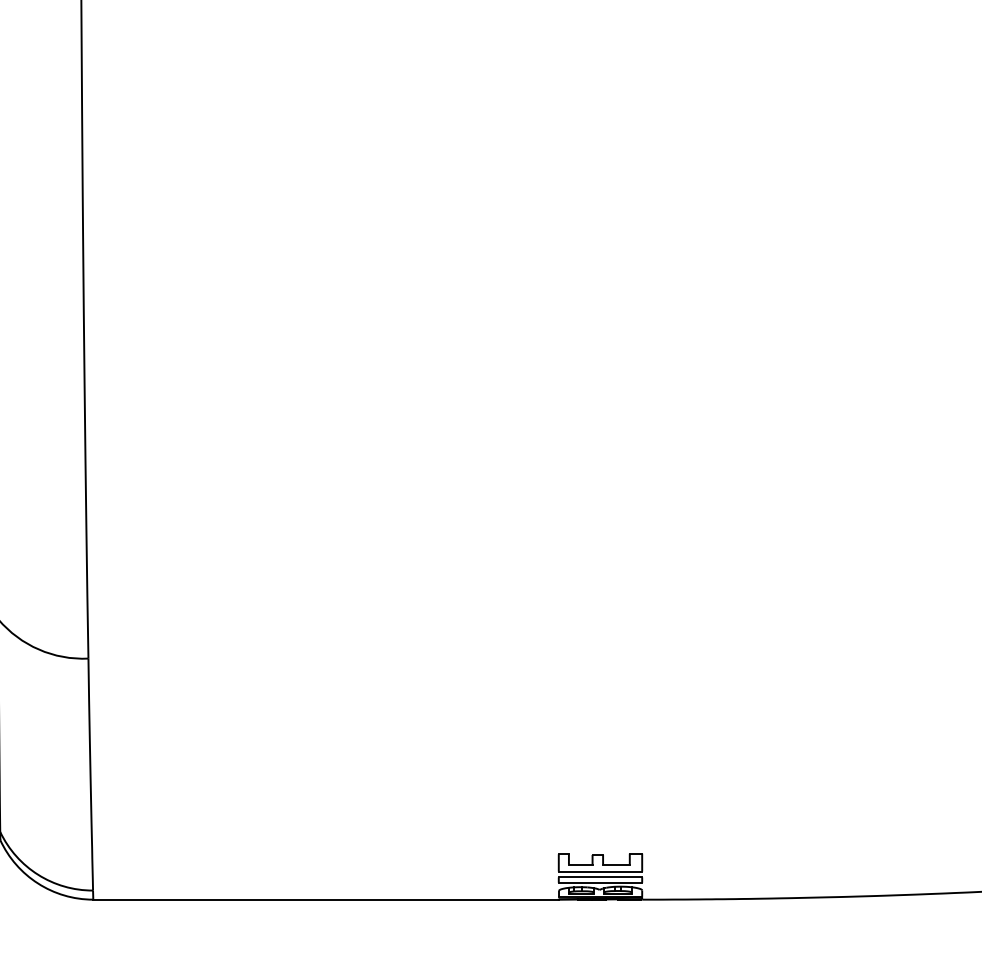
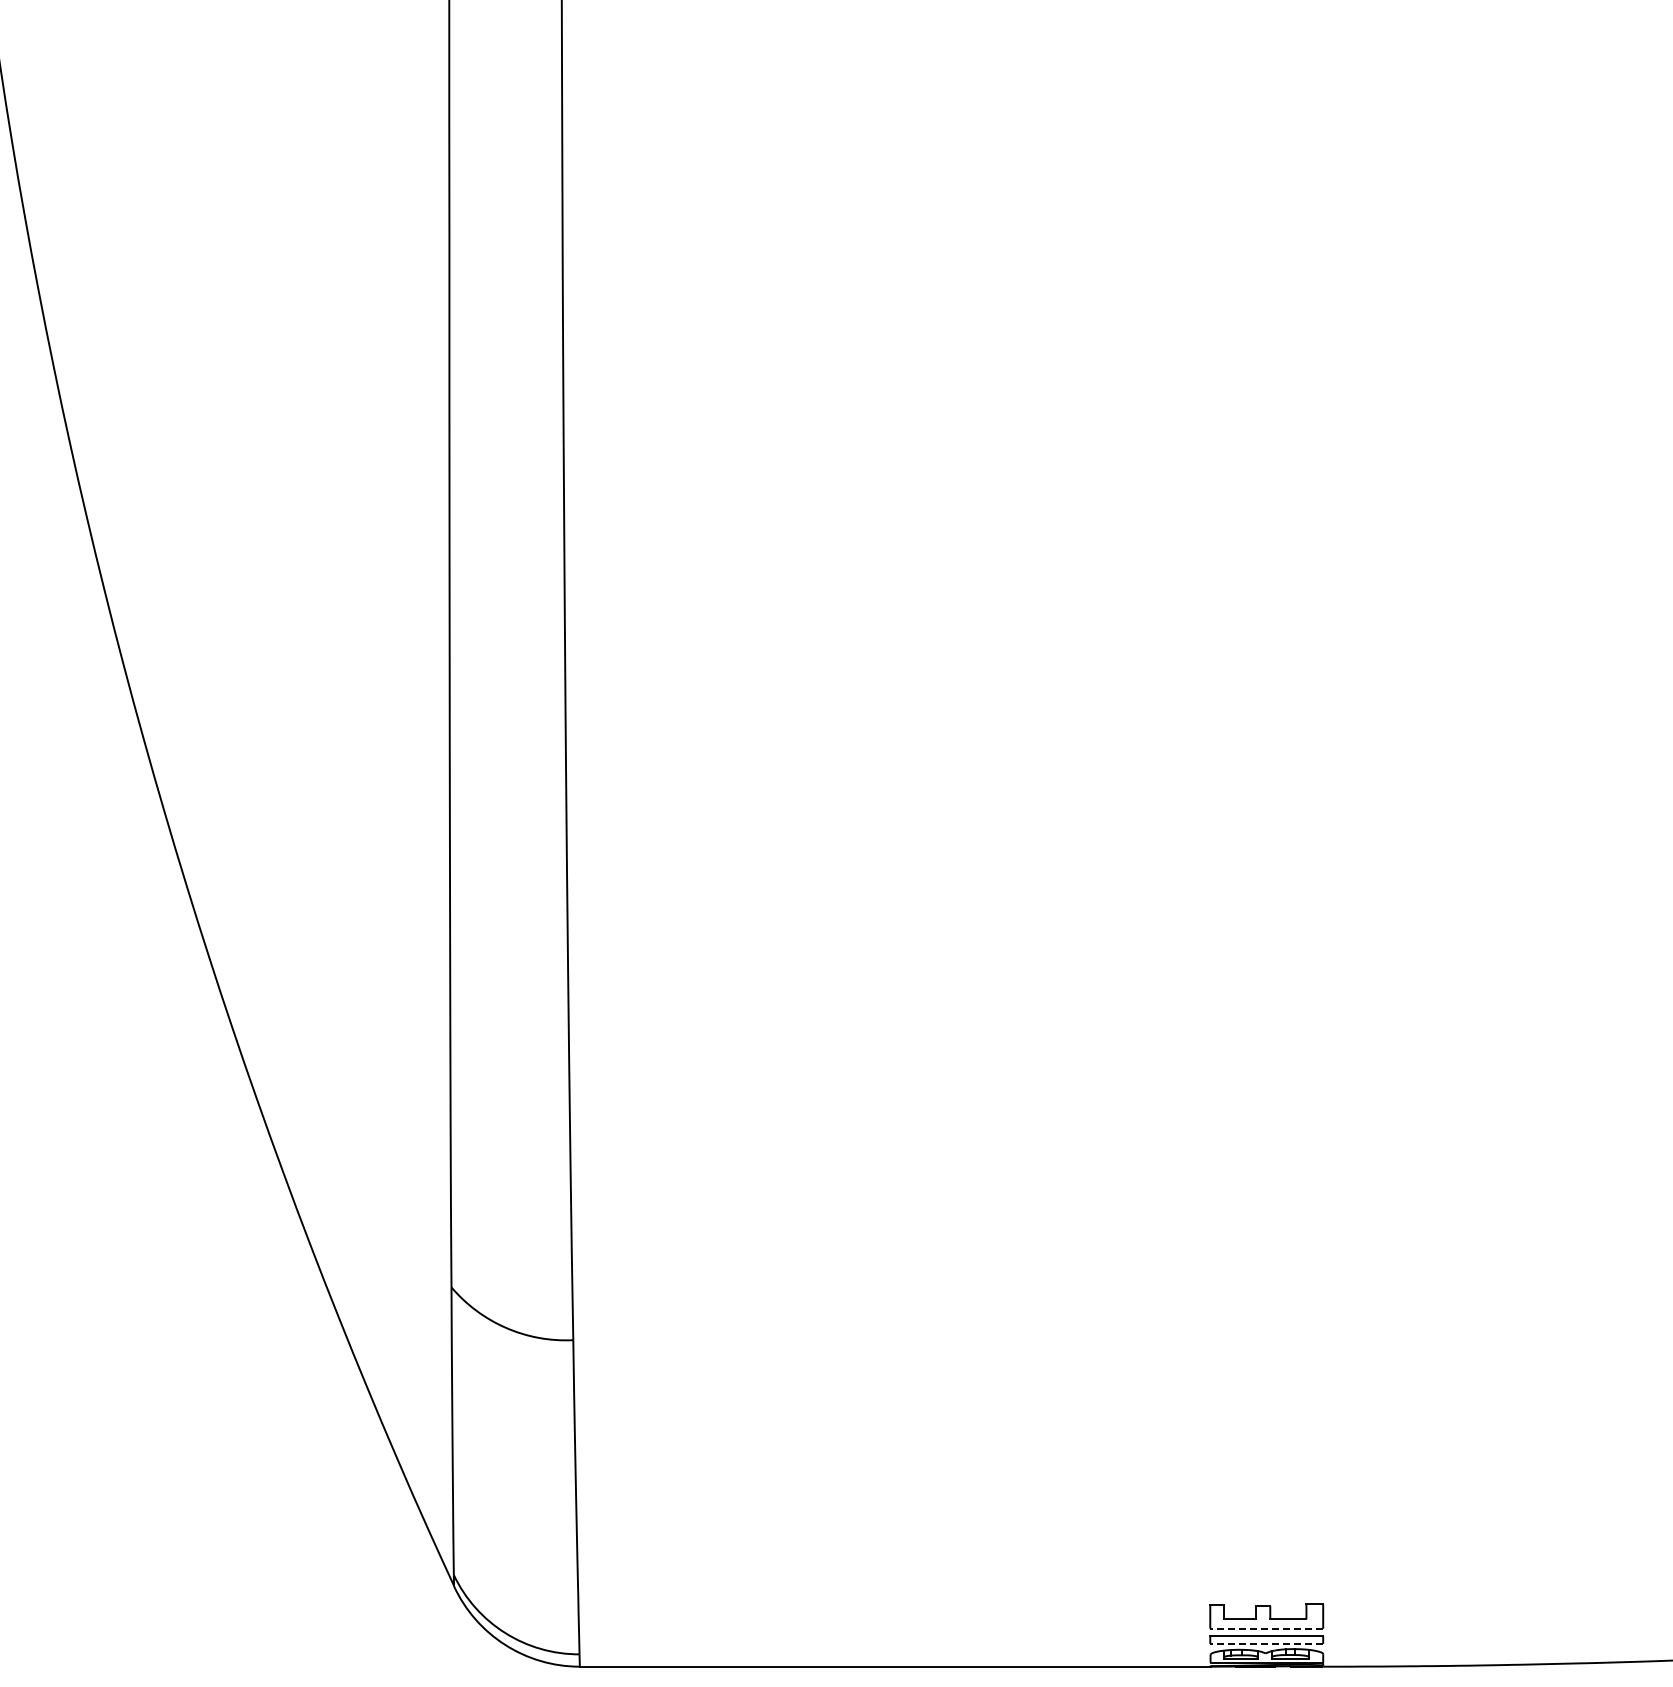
line: (600, 871) -> (1266, 1628), solid -> dashed
line: (600, 882) -> (1266, 1643), solid -> dashed

